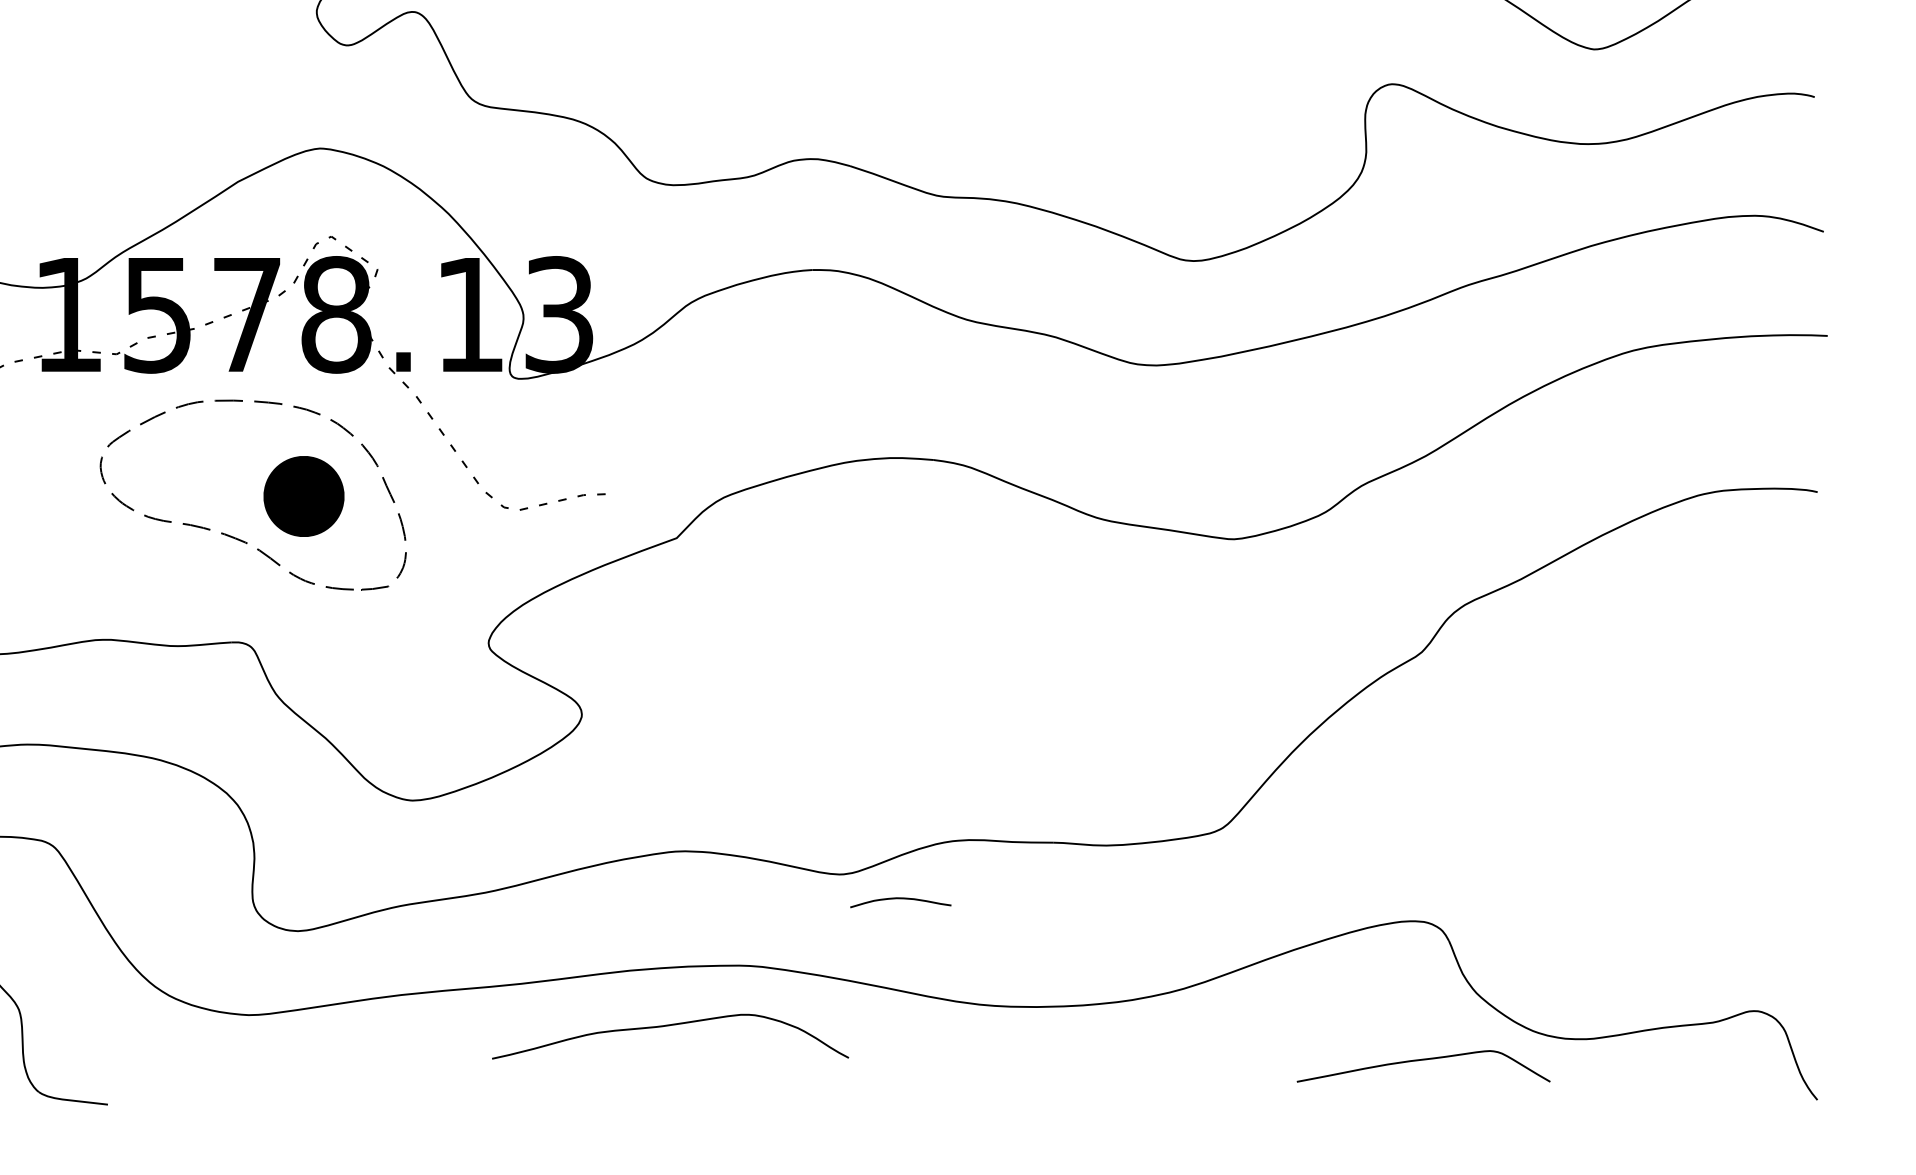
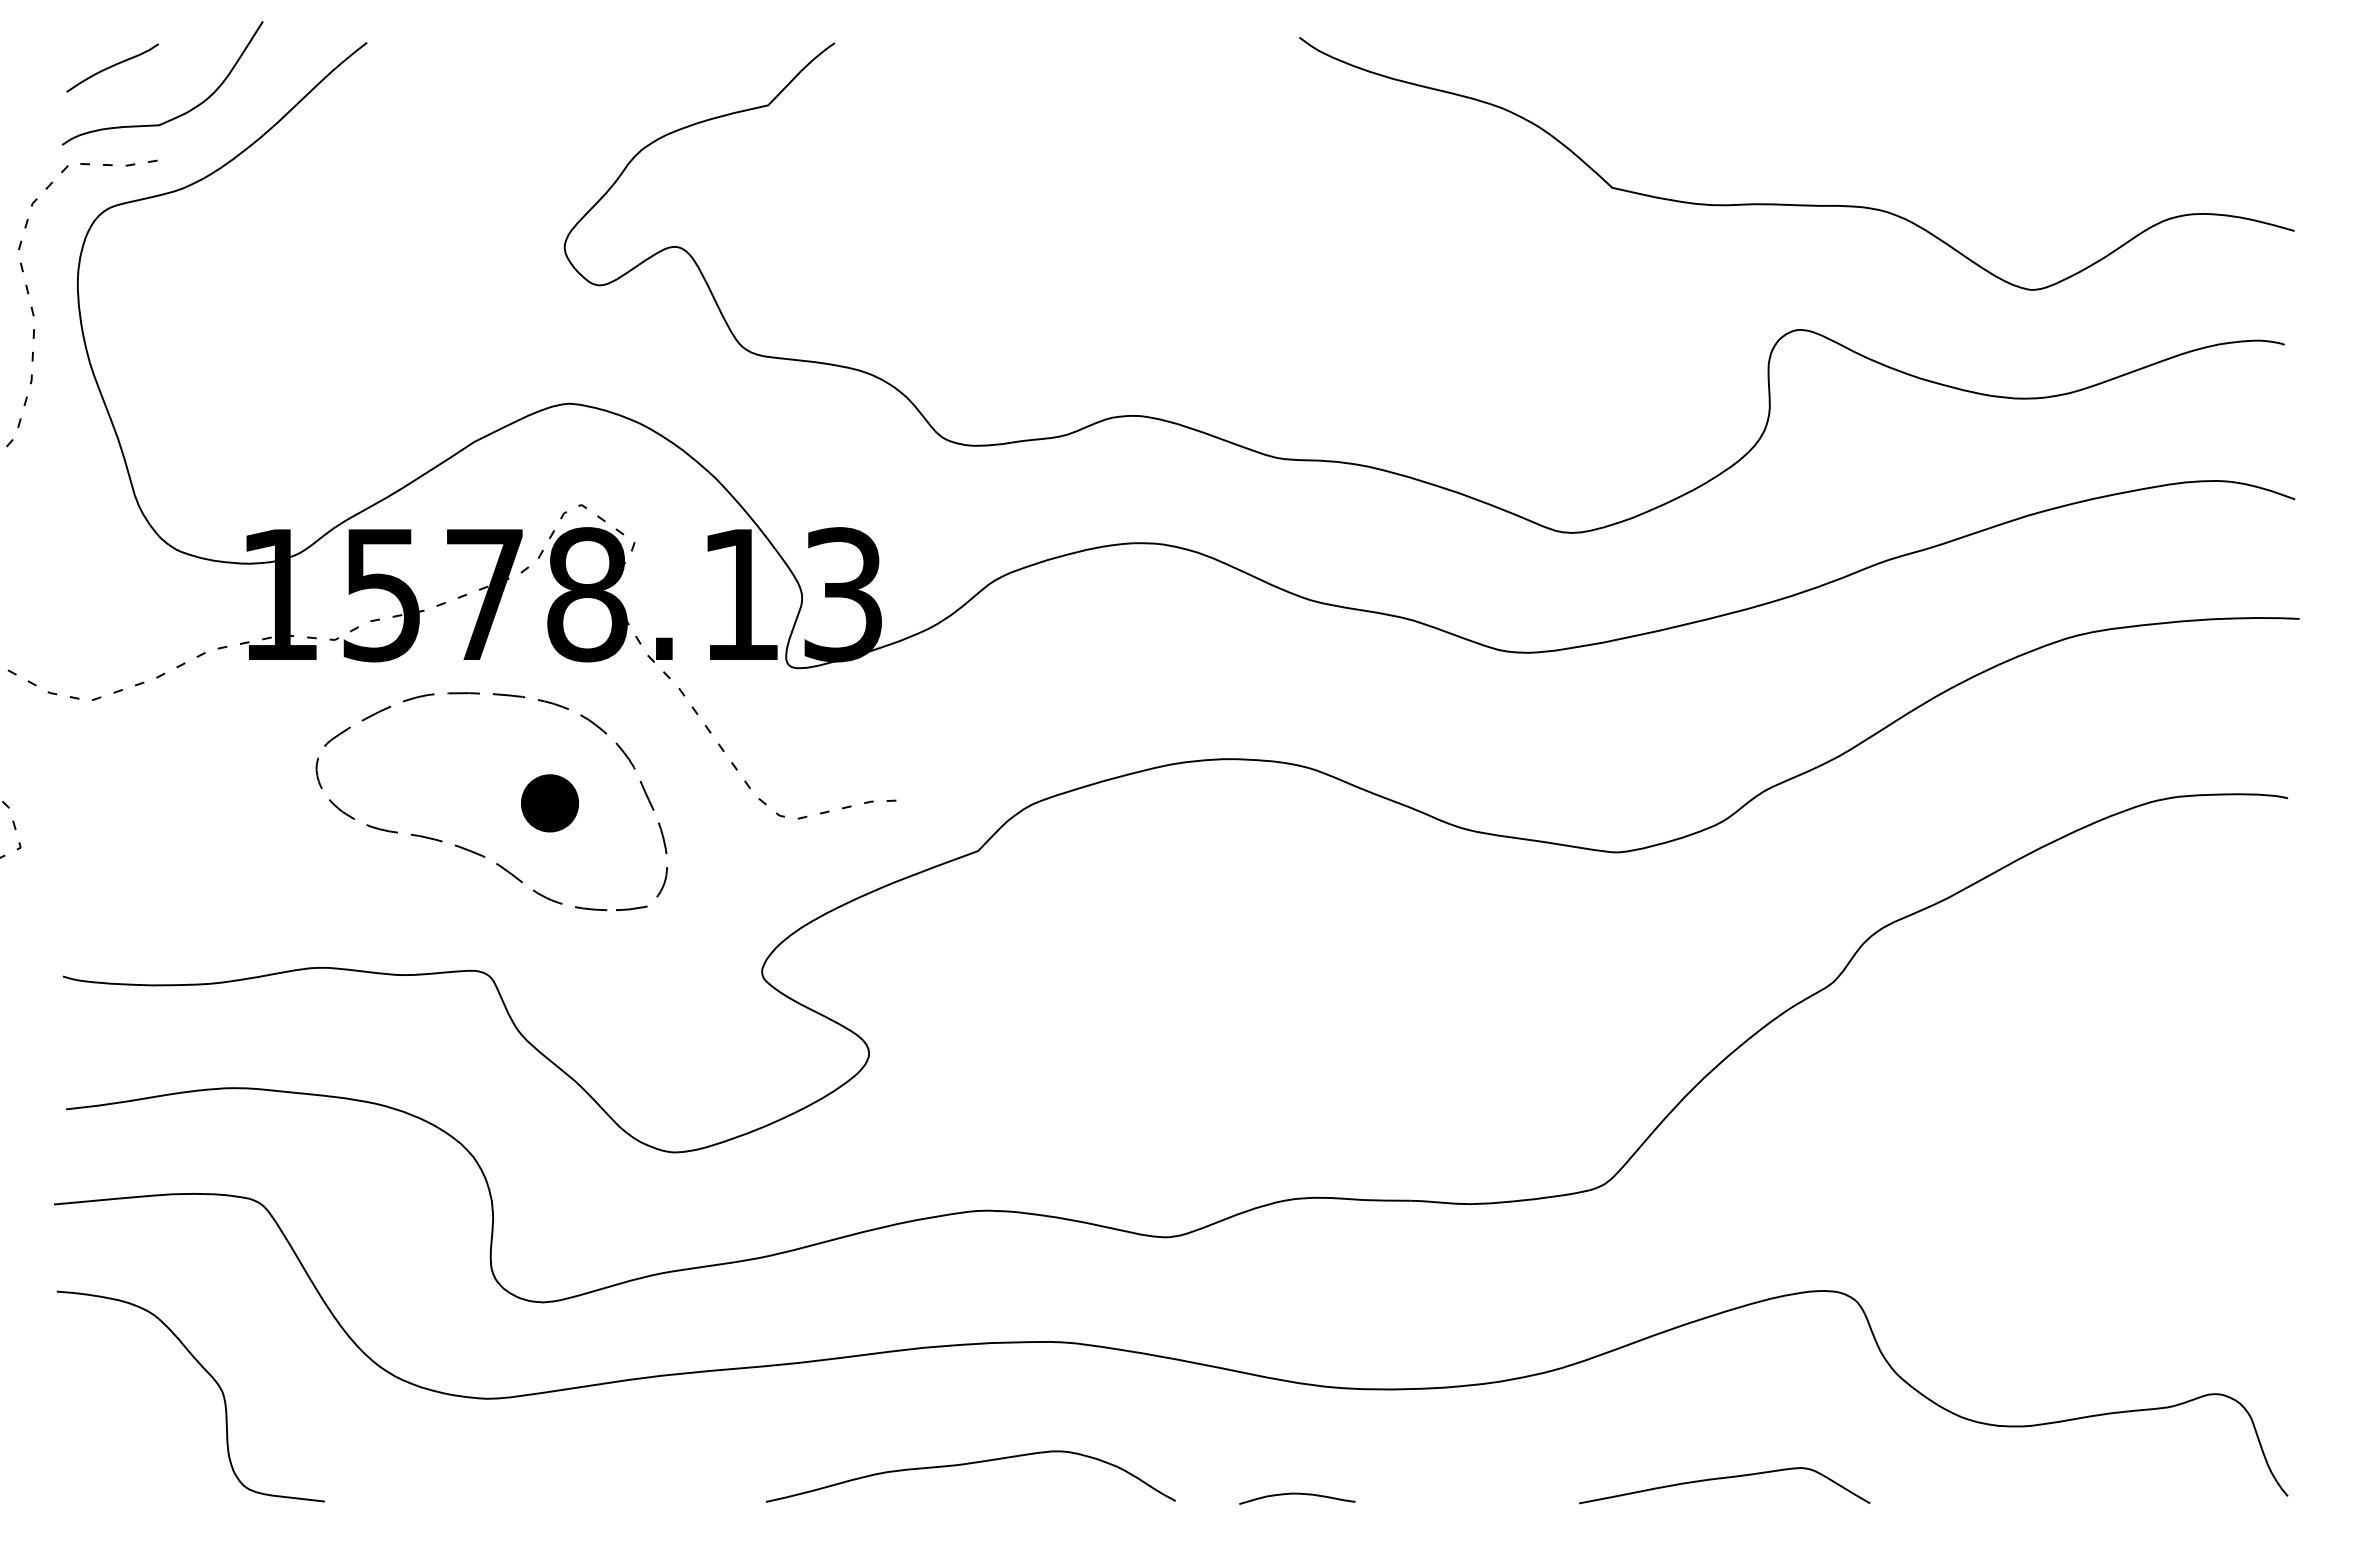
part: (303, 496) -> (549, 803), size x0.62
curve: (900, 899) -> (1297, 1494), moved
curve: (670, 1026) -> (970, 1464), moved
curve: (1420, 1061) -> (1721, 1479), moved

